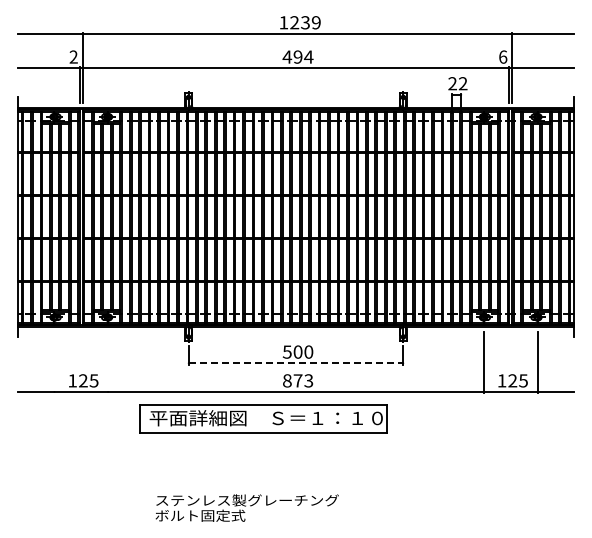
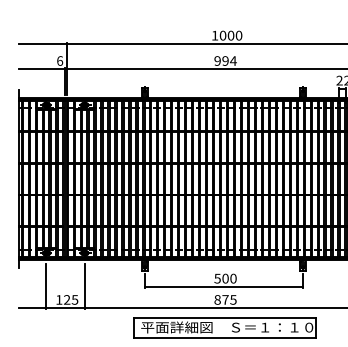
text: (305, 22) -> (231, 35), 1239 -> 1000
text: (73, 56) -> (59, 60), 2 -> 6
text: (287, 56) -> (217, 60), 494 -> 994
line: (54, 362) -> (45, 286), added
line: (108, 362) -> (85, 286), added
line: (296, 363) -> (224, 287), dashed -> solid
text: (308, 380) -> (233, 299), 873 -> 875
part: (263, 418) -> (225, 327), moved

